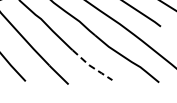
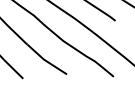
line: (91, 66) -> (46, 60), dashed -> solid

